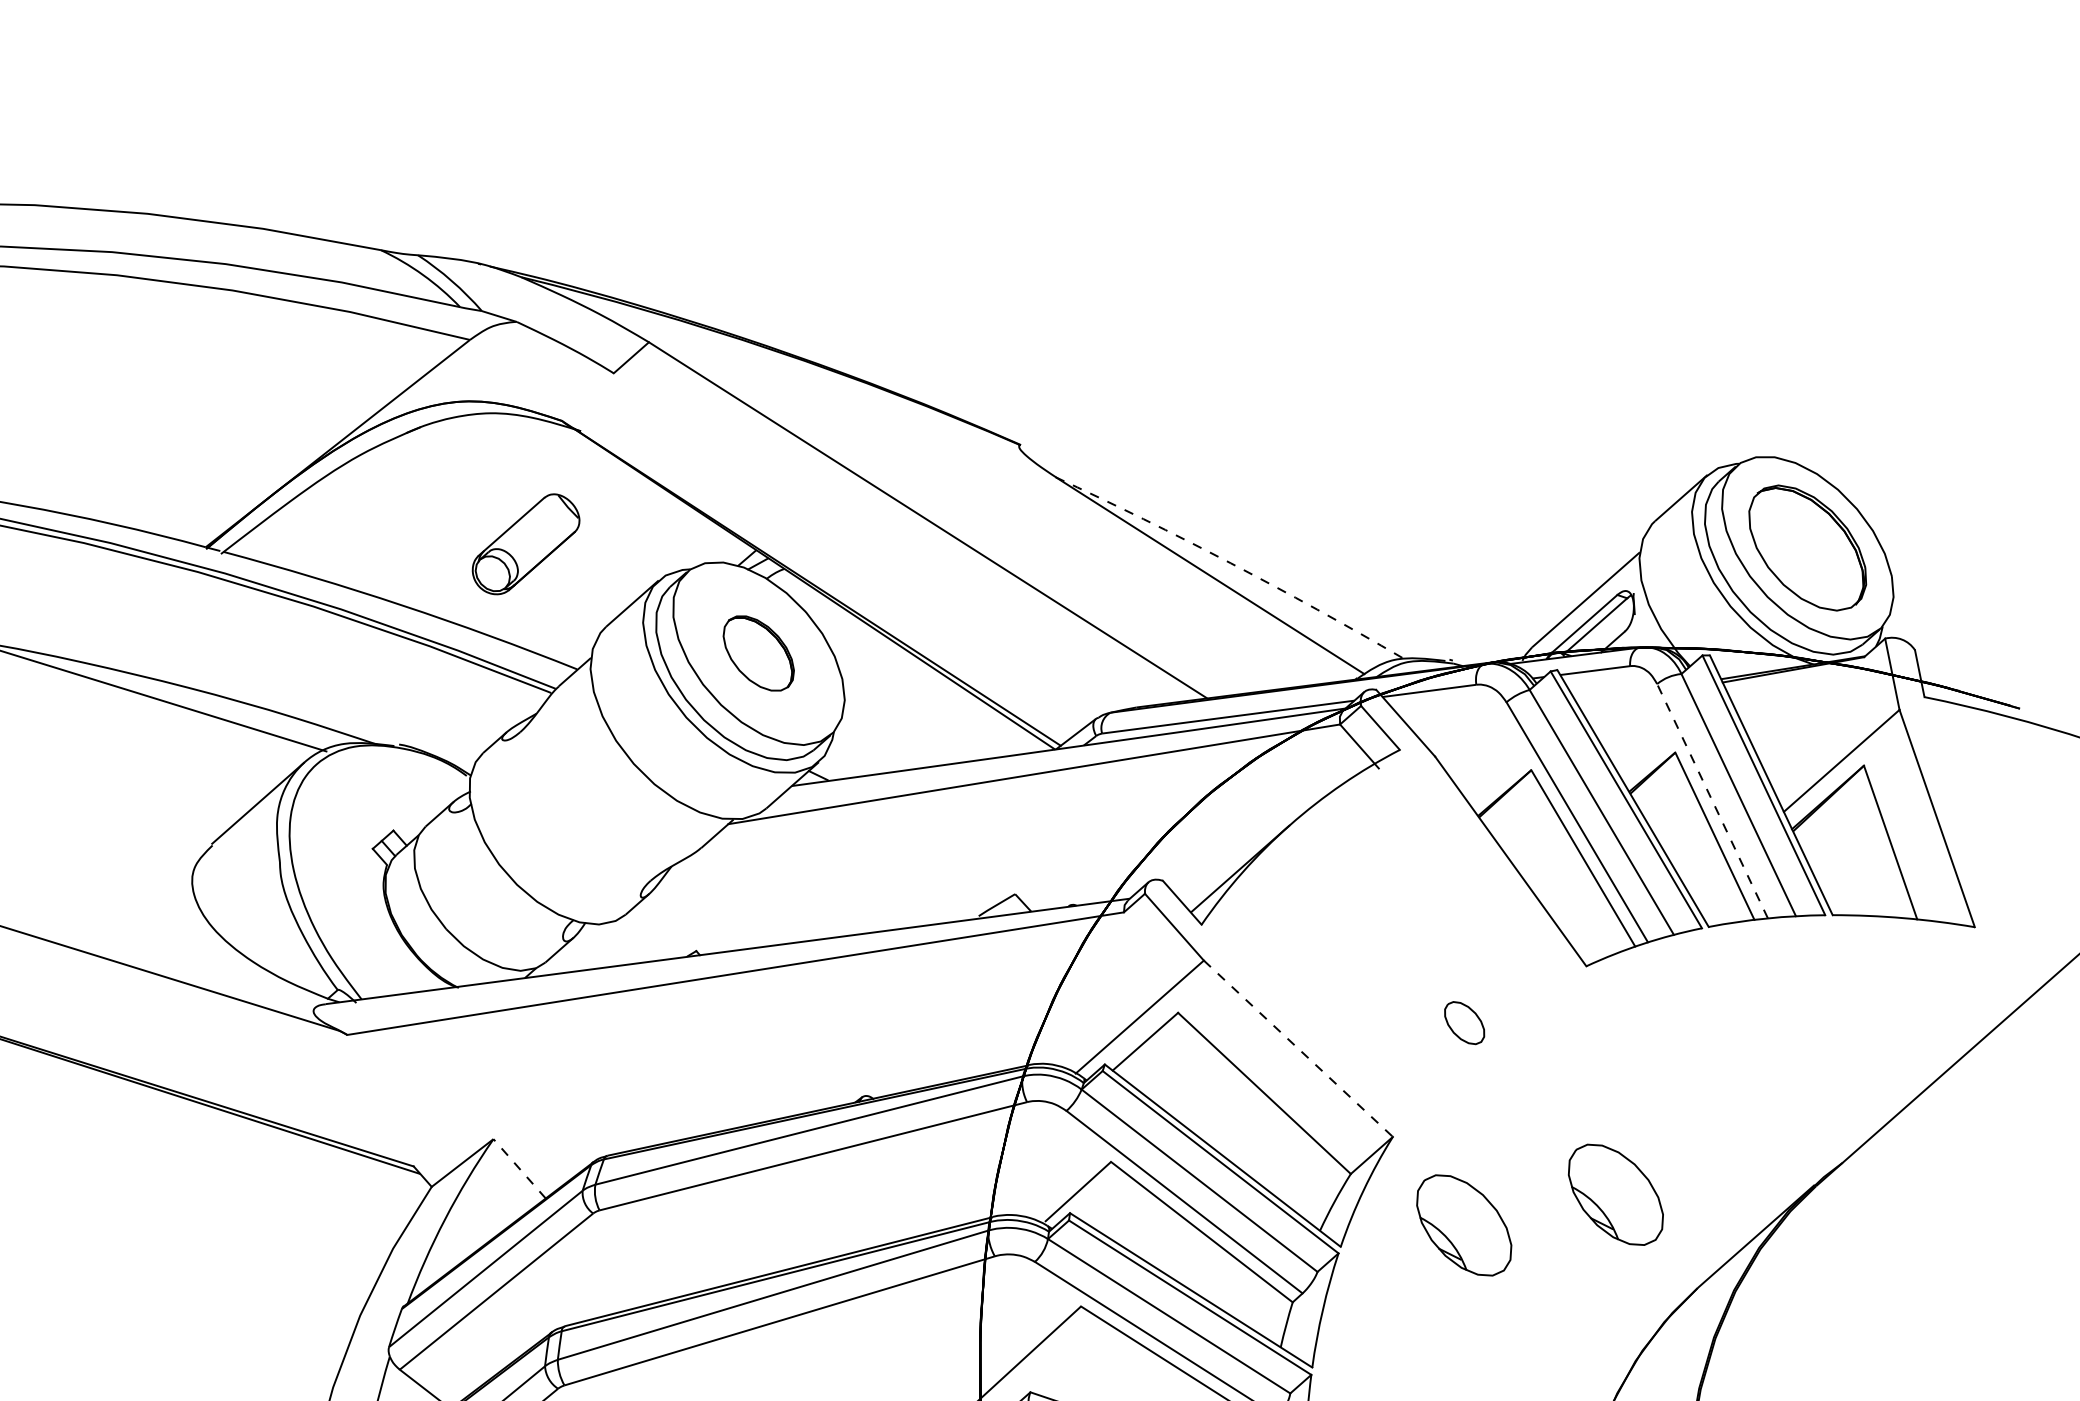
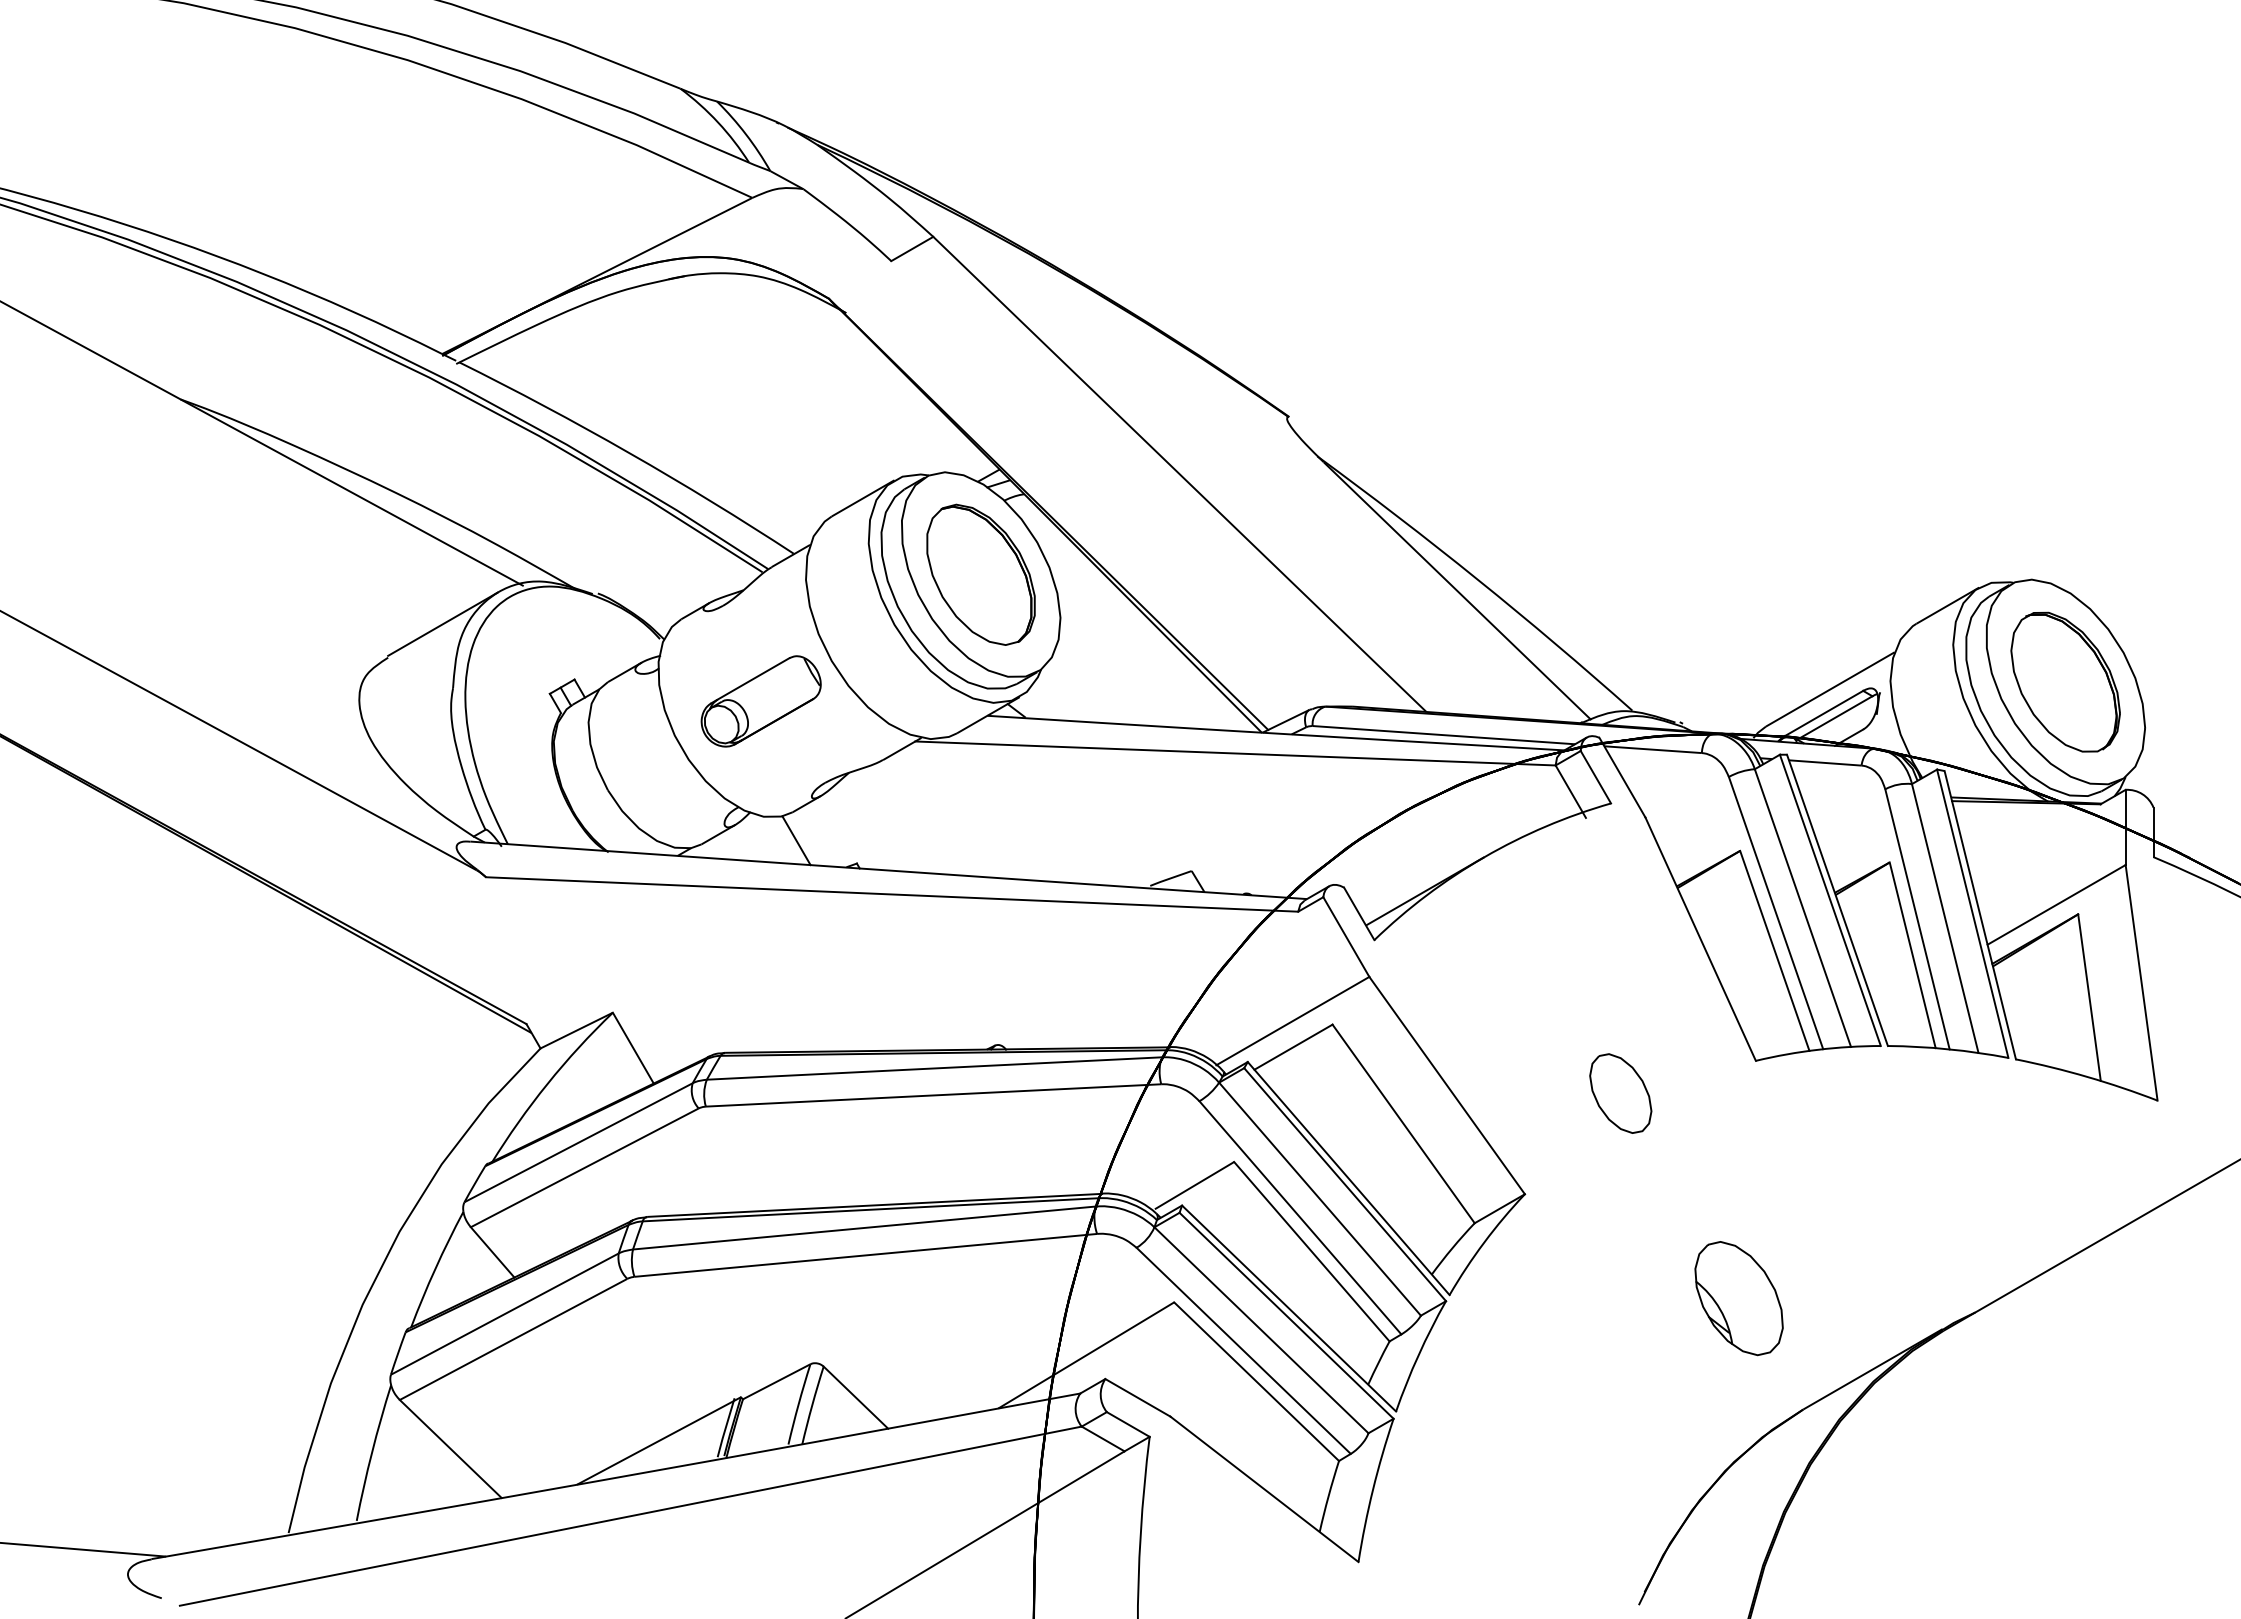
part: (525, 544) -> (760, 701), moved
arc: (1230, 563) -> (1477, 579), dashed -> solid
part: (758, 653) -> (980, 574), size x1.67
line: (1712, 801) -> (1917, 919), dashed -> solid
line: (634, 940) -> (796, 840), added
part: (1464, 1023) -> (1620, 1093), size x1.67
line: (1298, 1048) -> (1447, 1085), dashed -> solid
line: (519, 1169) -> (633, 1048), dashed -> solid
part: (1463, 1225) -> (1578, 1298), removed

